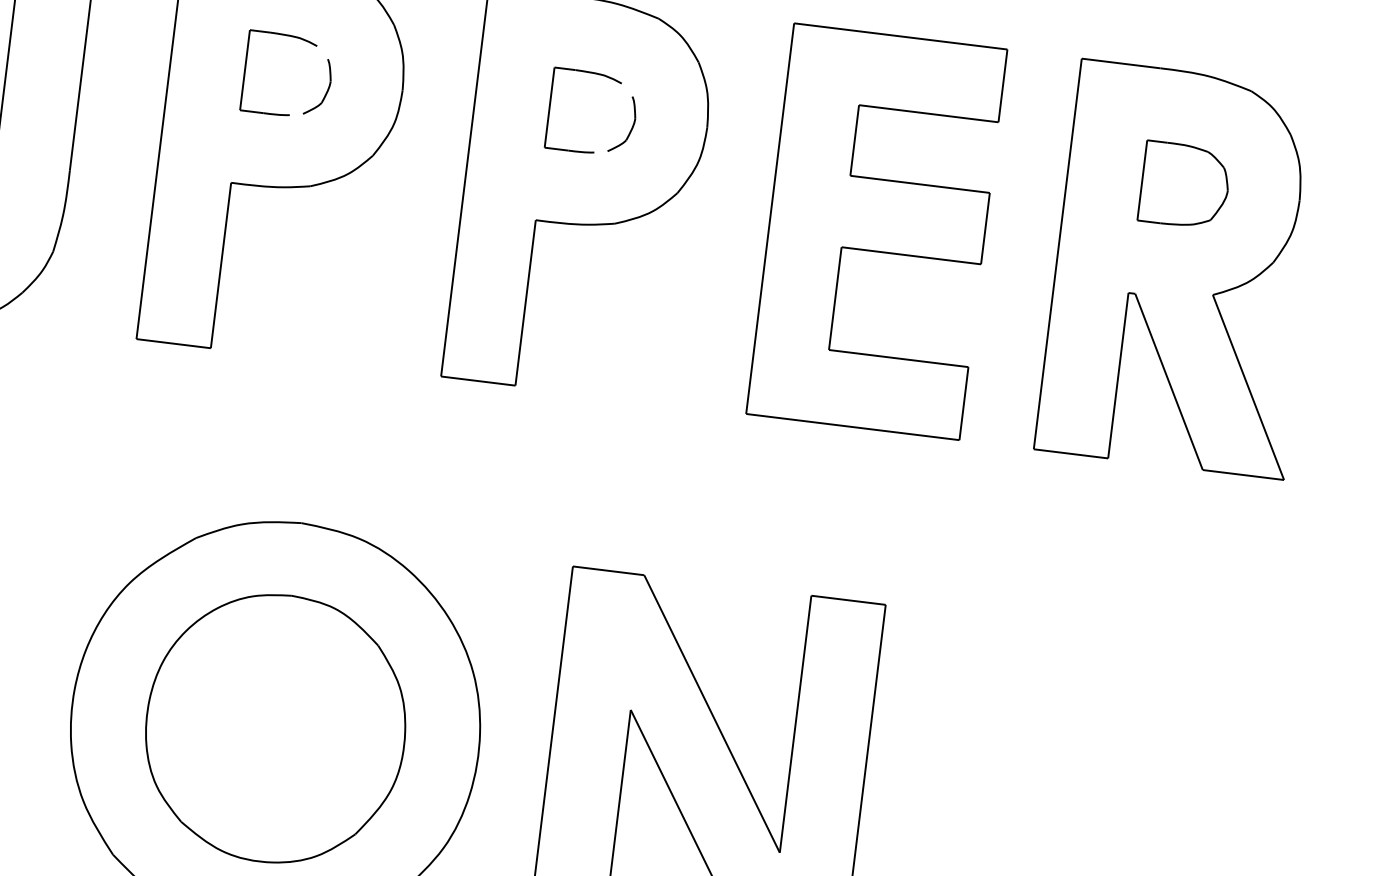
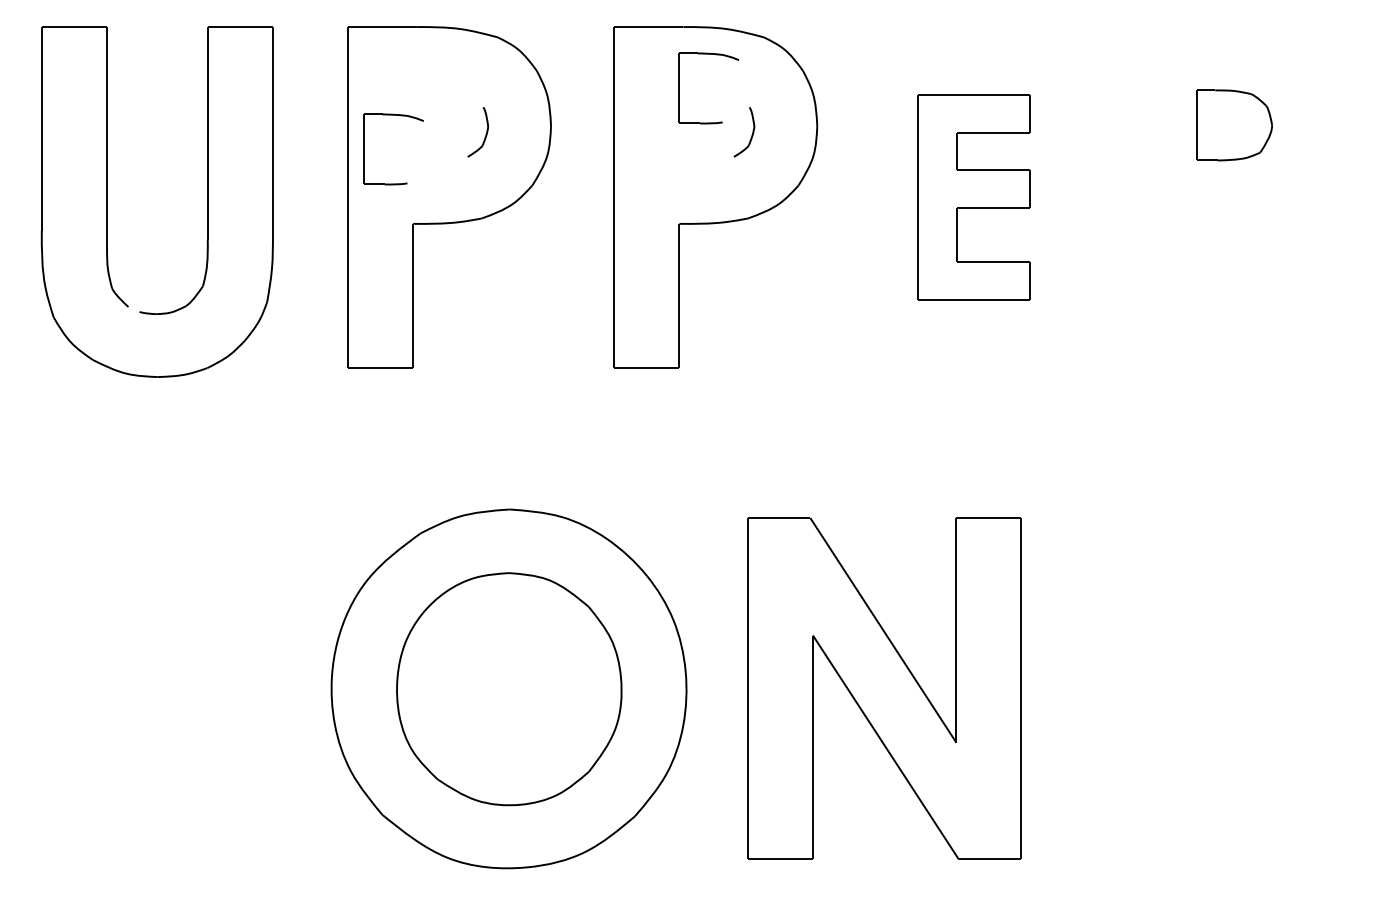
part: (245, 70) -> (364, 149), moved
part: (549, 107) -> (679, 88), moved
part: (875, 231) -> (973, 197), size x0.6
part: (1182, 268) -> (1241, 197), removed

